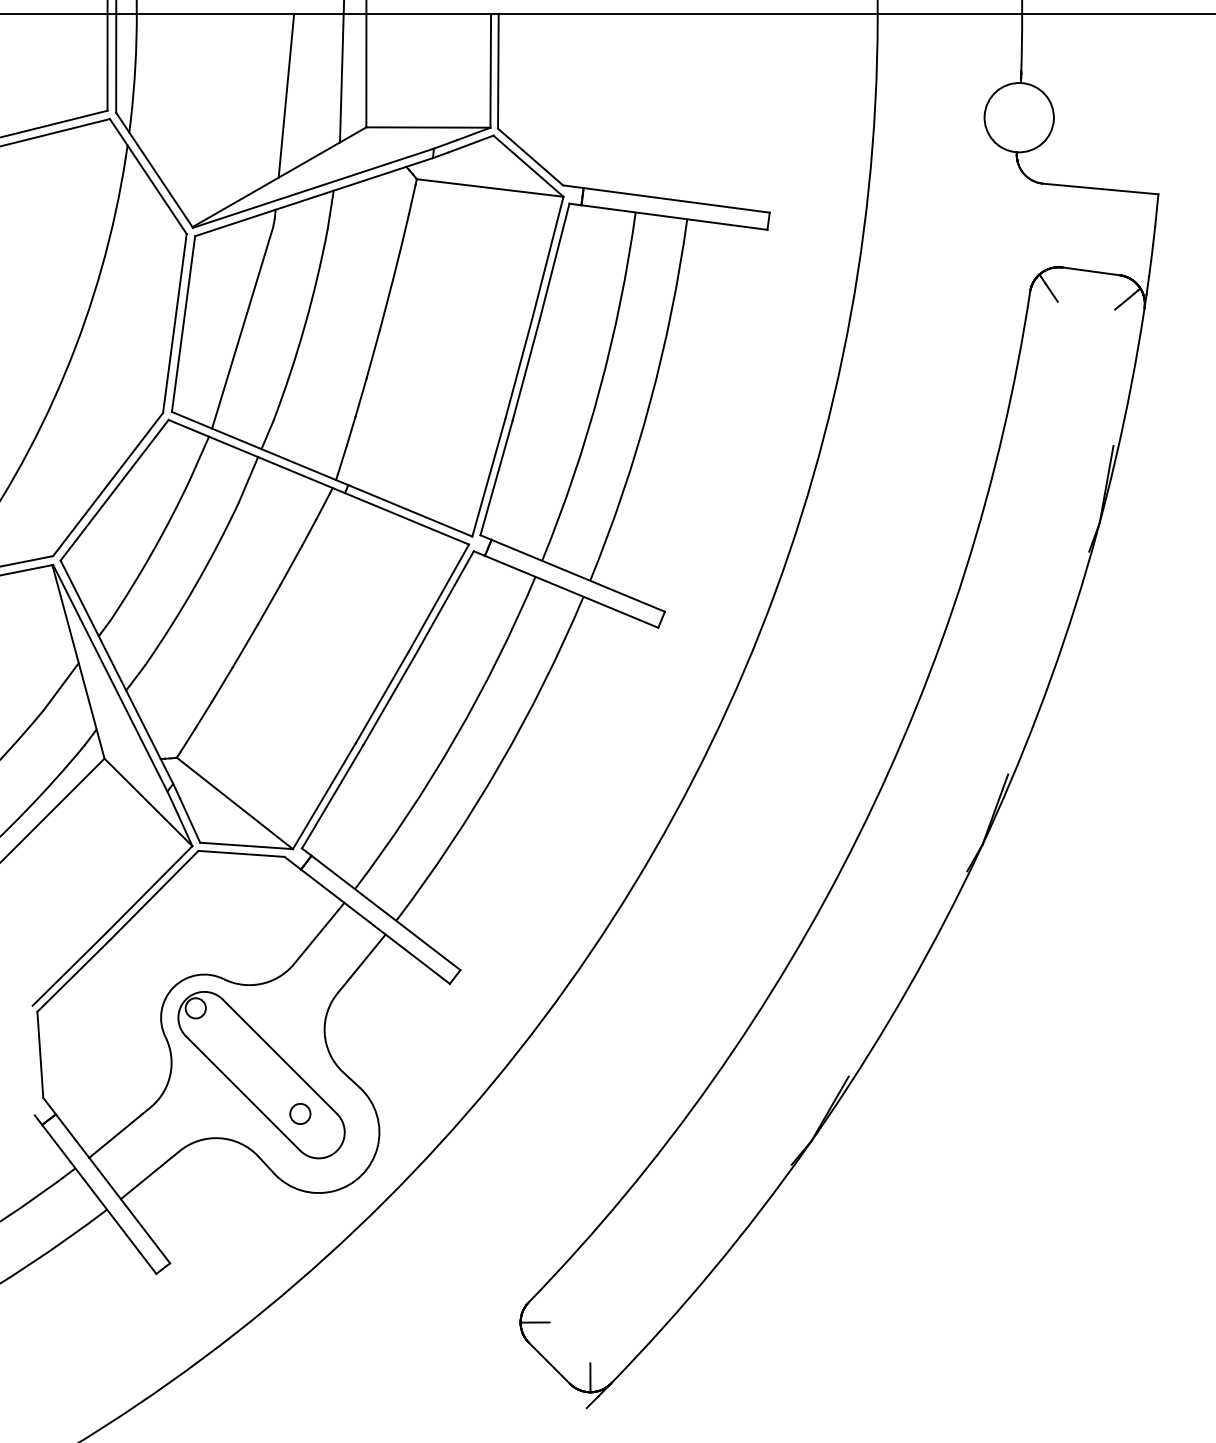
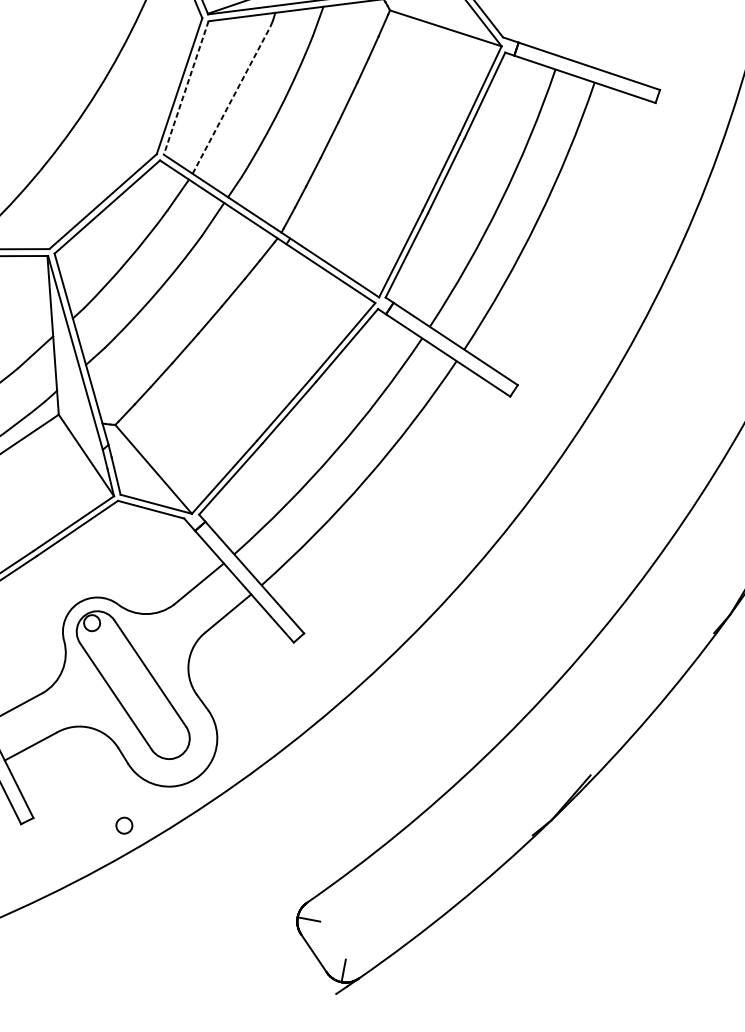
line: (183, 324) -> (186, 88), solid -> dashed
line: (242, 327) -> (231, 99), solid -> dashed
circle: (300, 1113) -> (124, 825), moved

